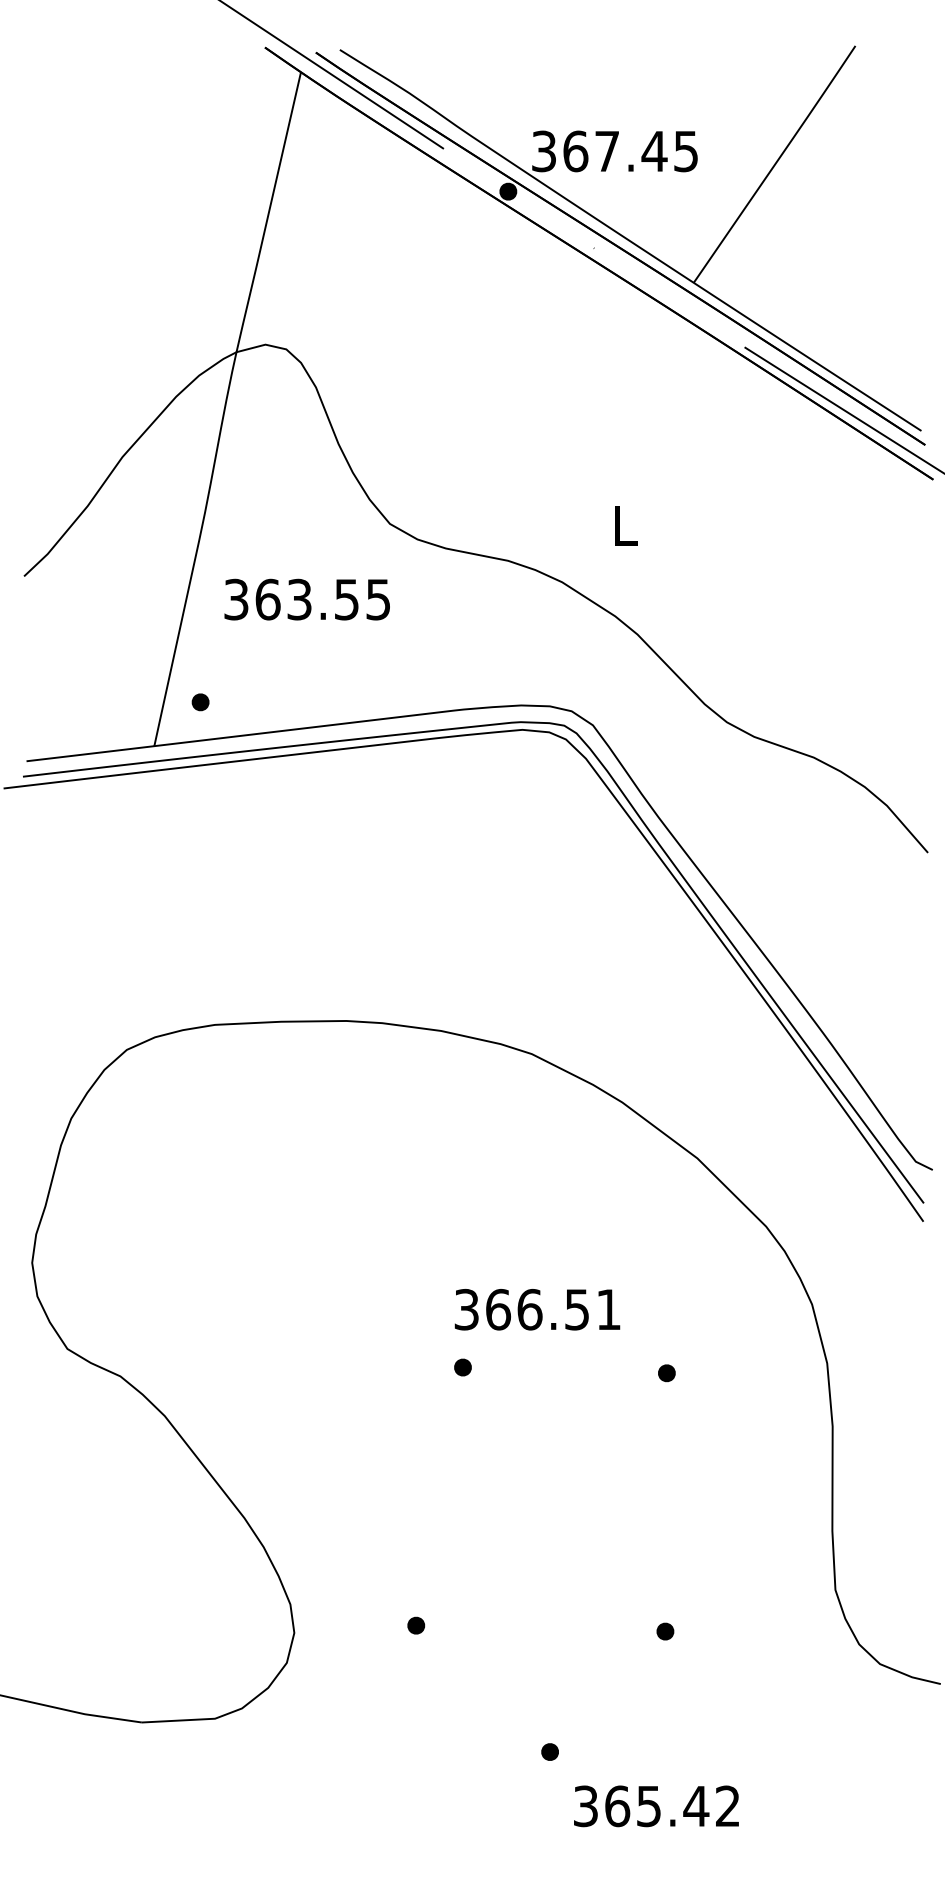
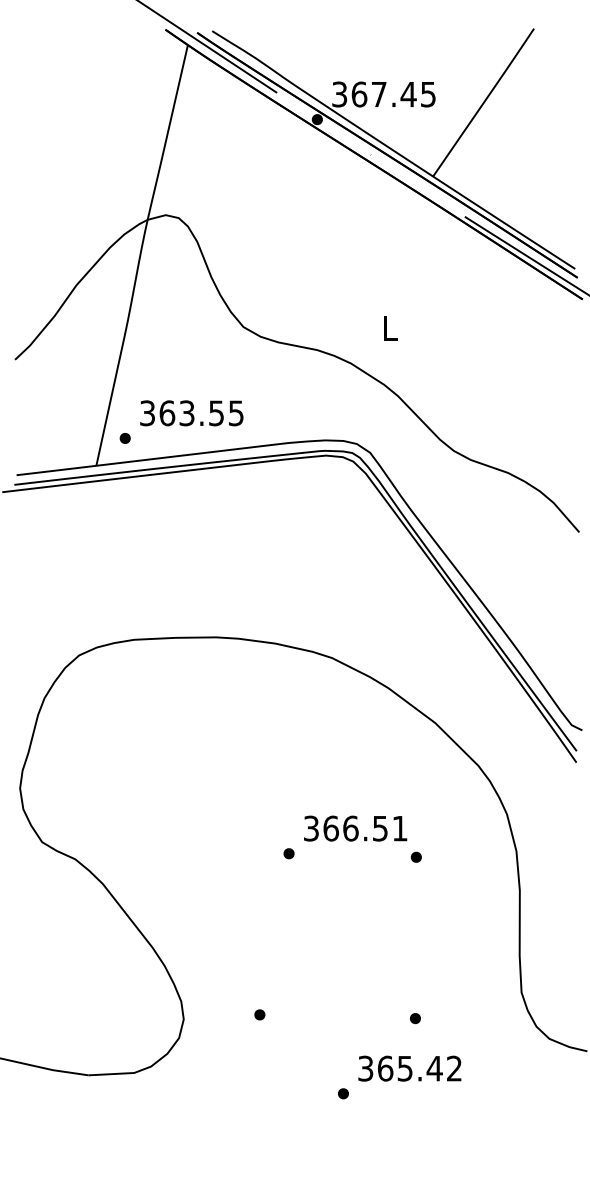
text: (306, 599) -> (191, 413), moved
text: (537, 1309) -> (355, 828), moved
text: (655, 1806) -> (409, 1068), moved

